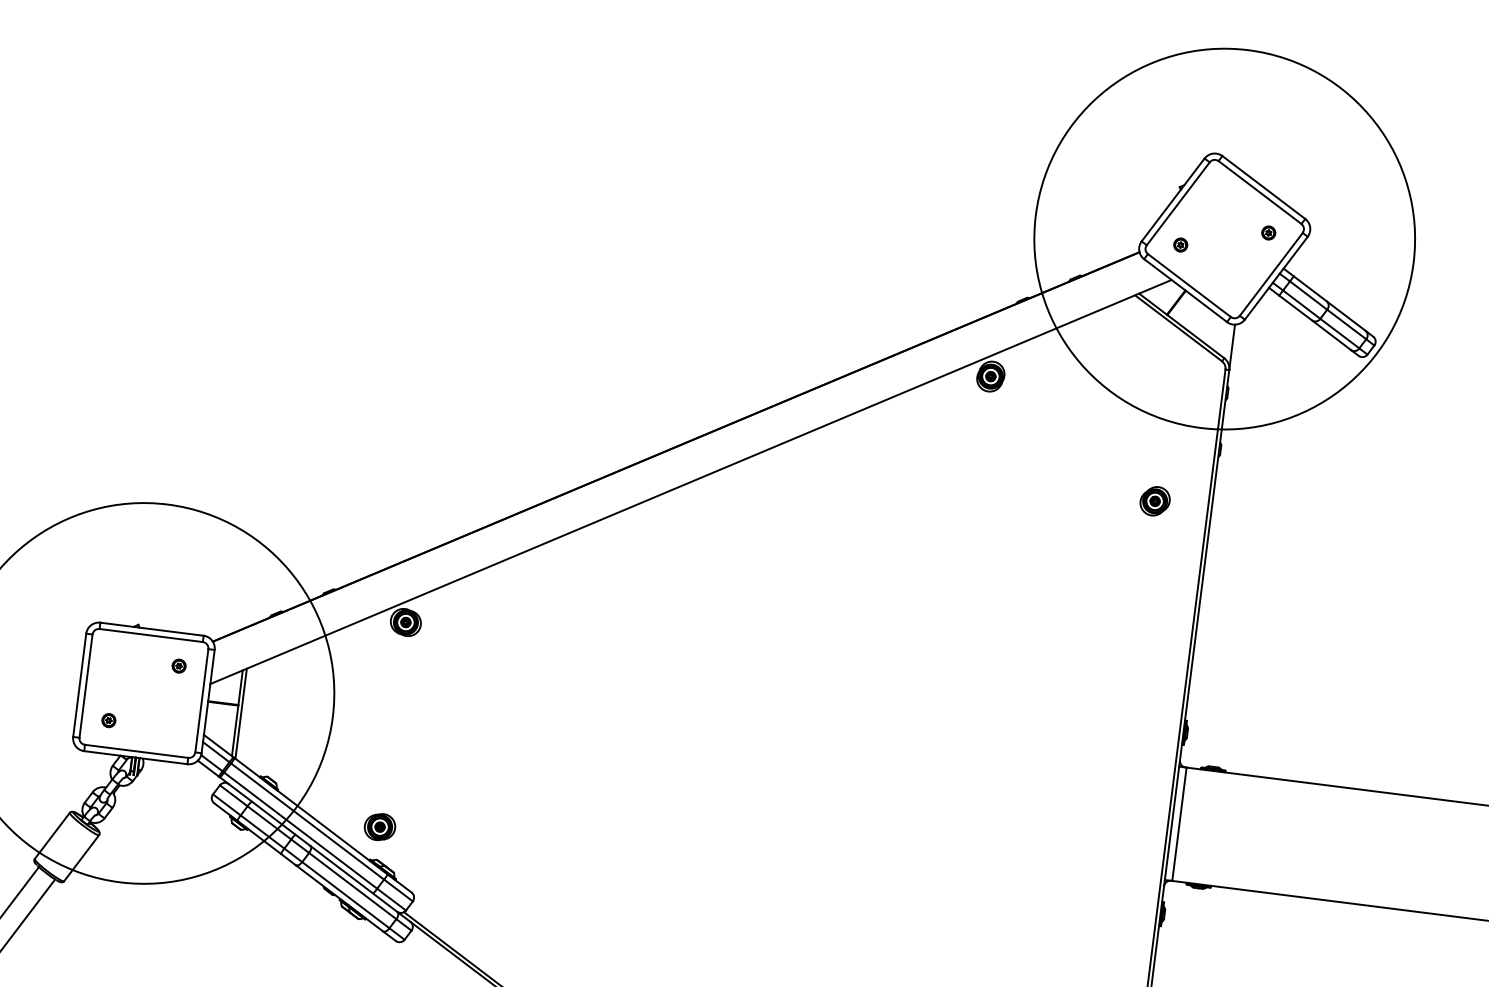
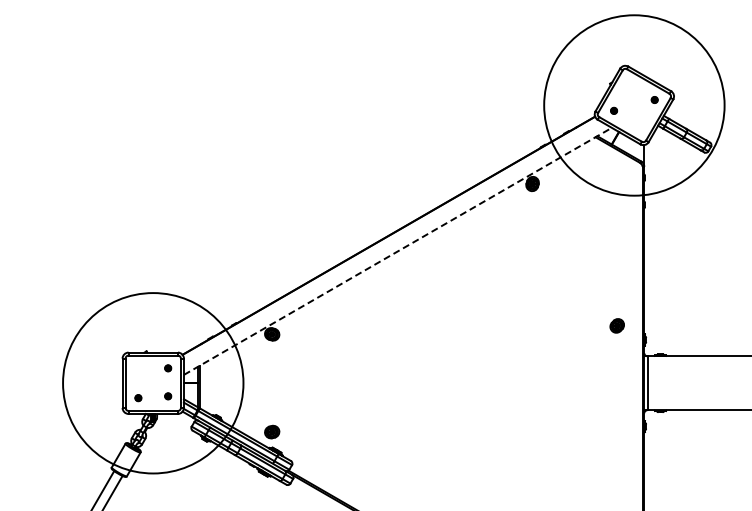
line: (692, 482) -> (398, 251), solid -> dashed
part: (1153, 500) -> (616, 325), moved
part: (172, 725) -> (168, 396), added

